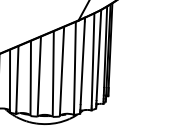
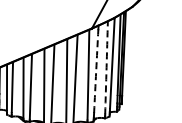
arc: (93, 59) -> (106, 67), solid -> dashed
arc: (82, 63) -> (95, 71), solid -> dashed

